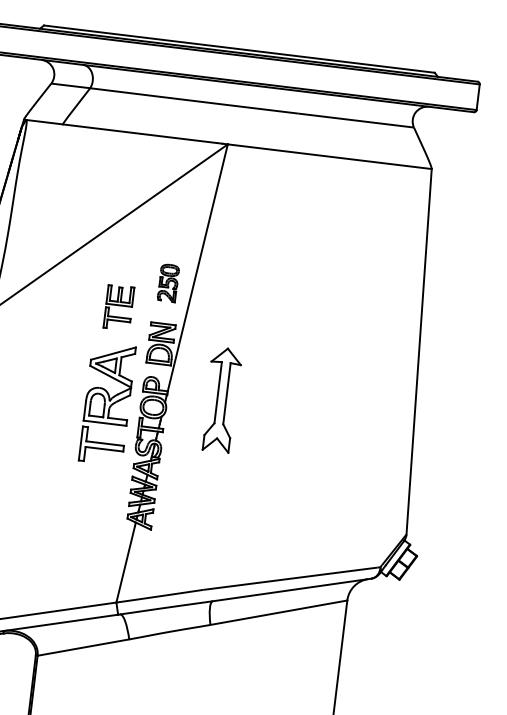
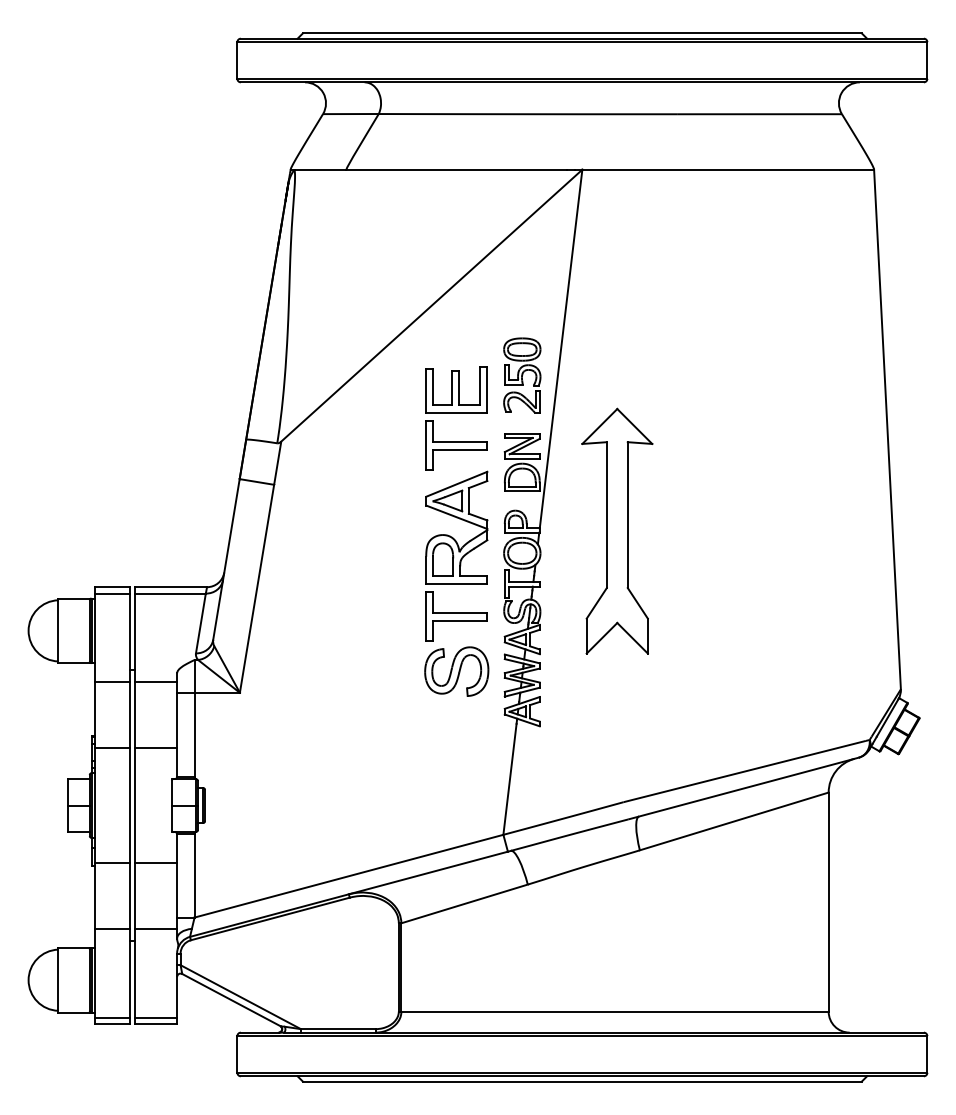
part: (168, 283) -> (522, 375), size x1.43
part: (118, 307) -> (456, 418), size x1.67
part: (221, 399) -> (617, 530), size x1.67
part: (97, 484) -> (456, 671), added

